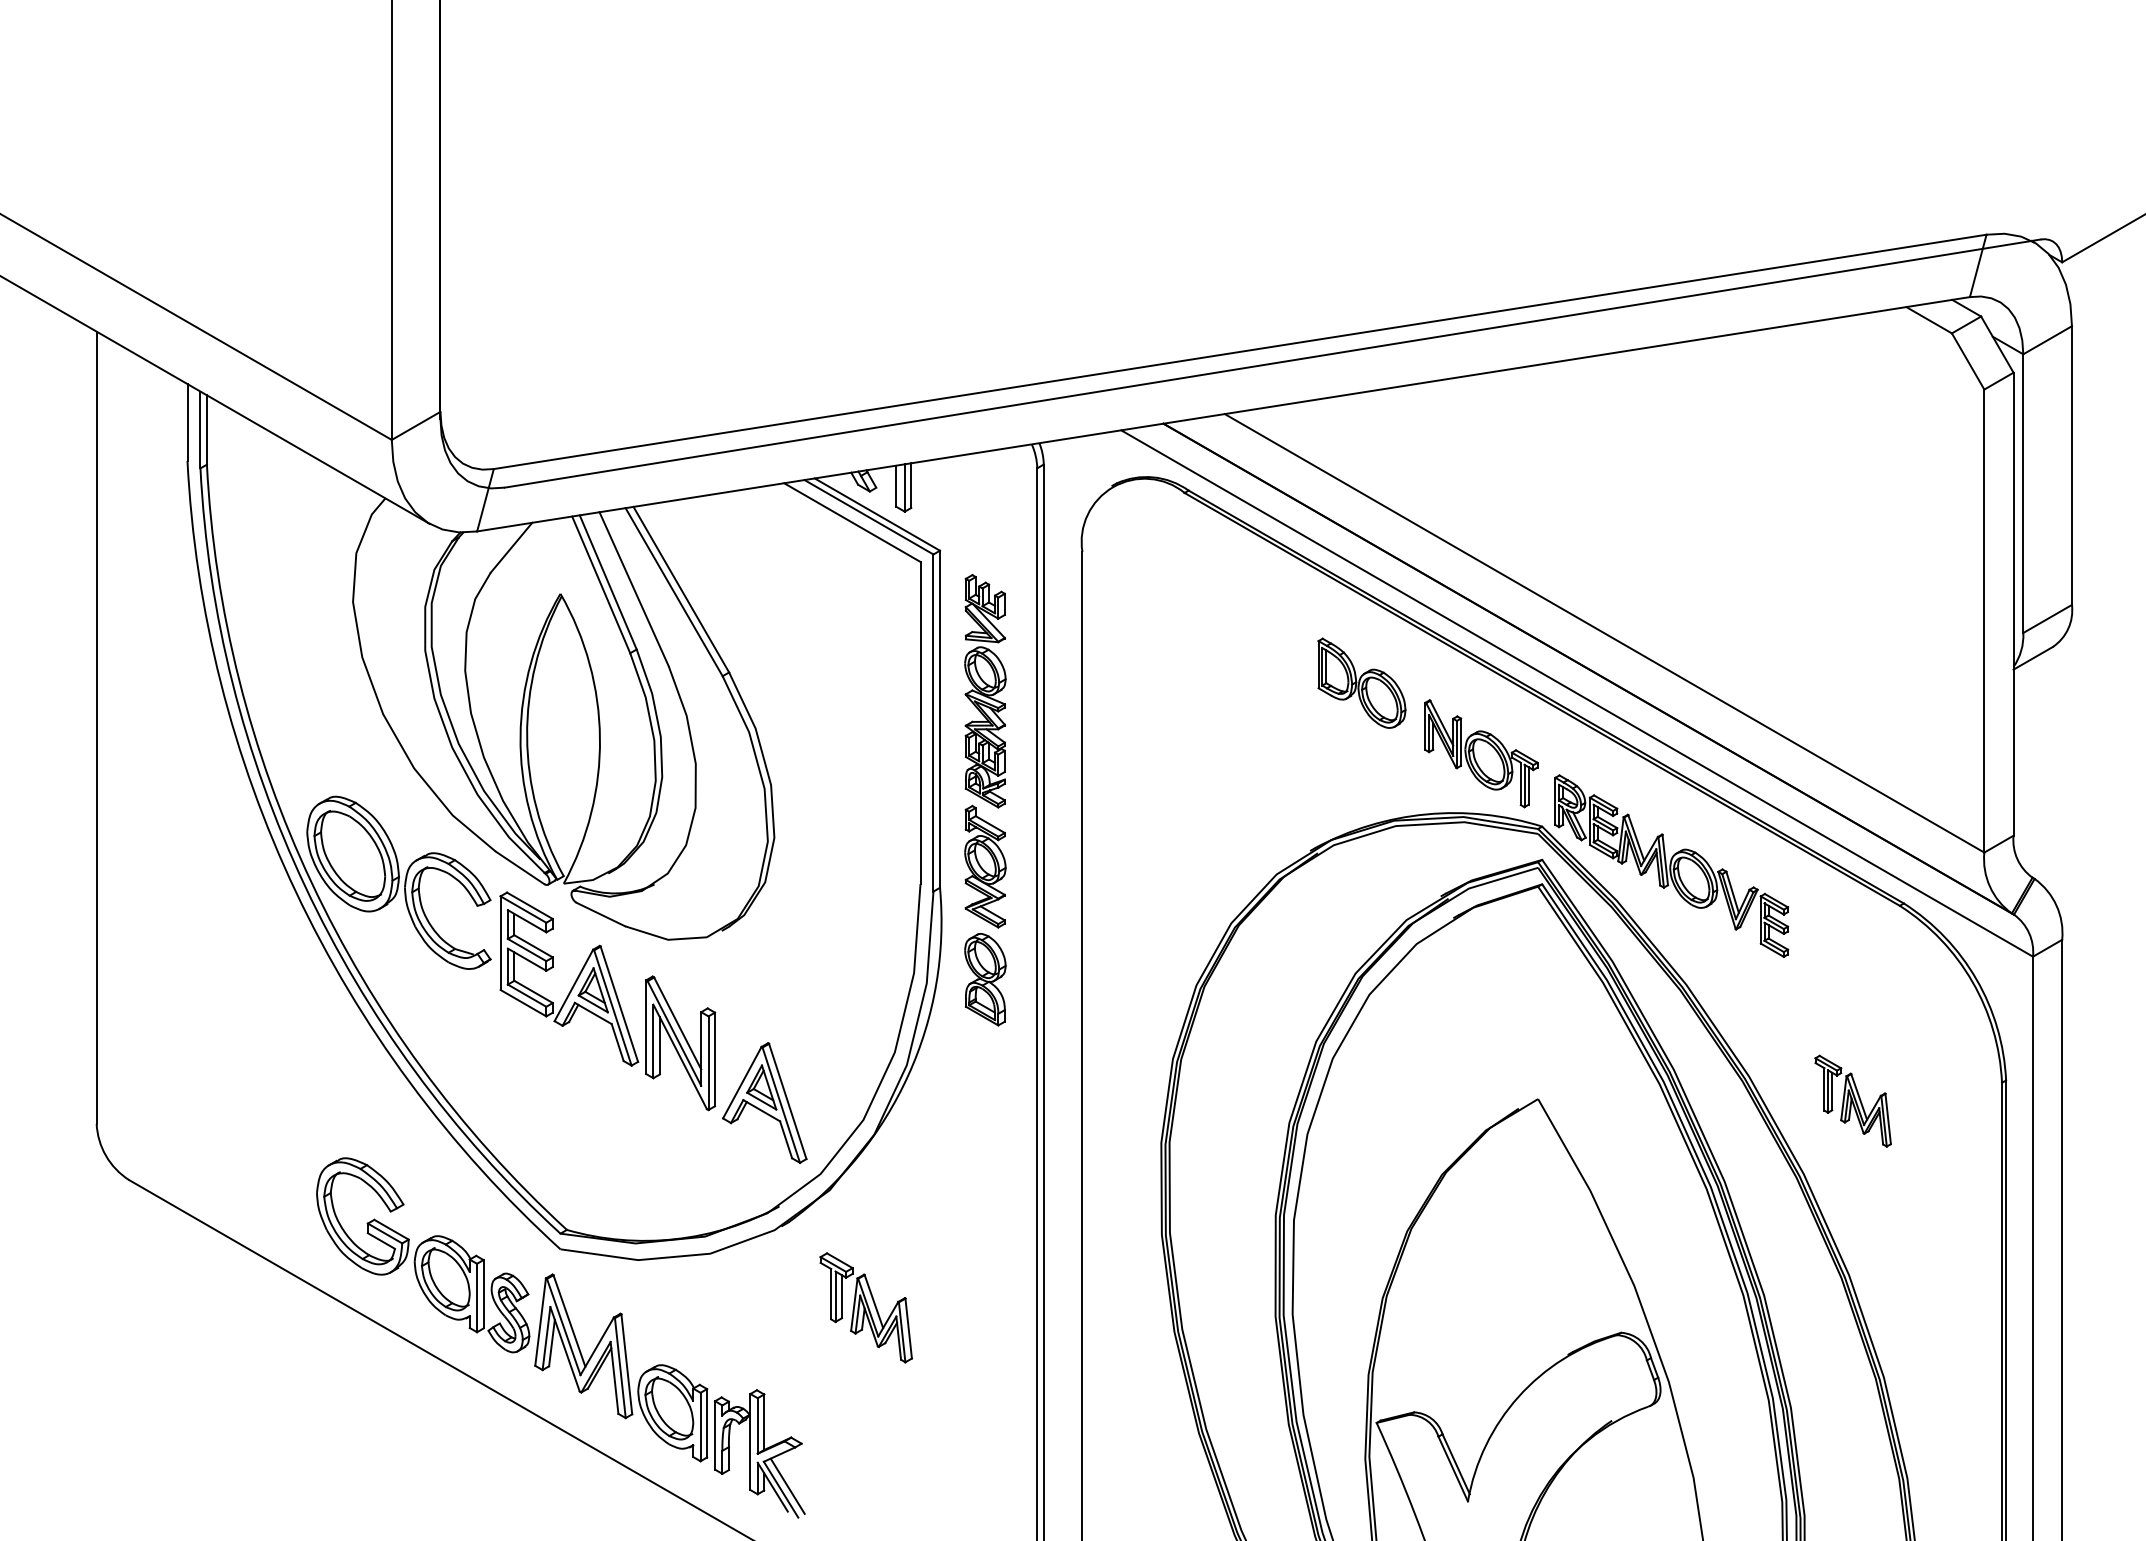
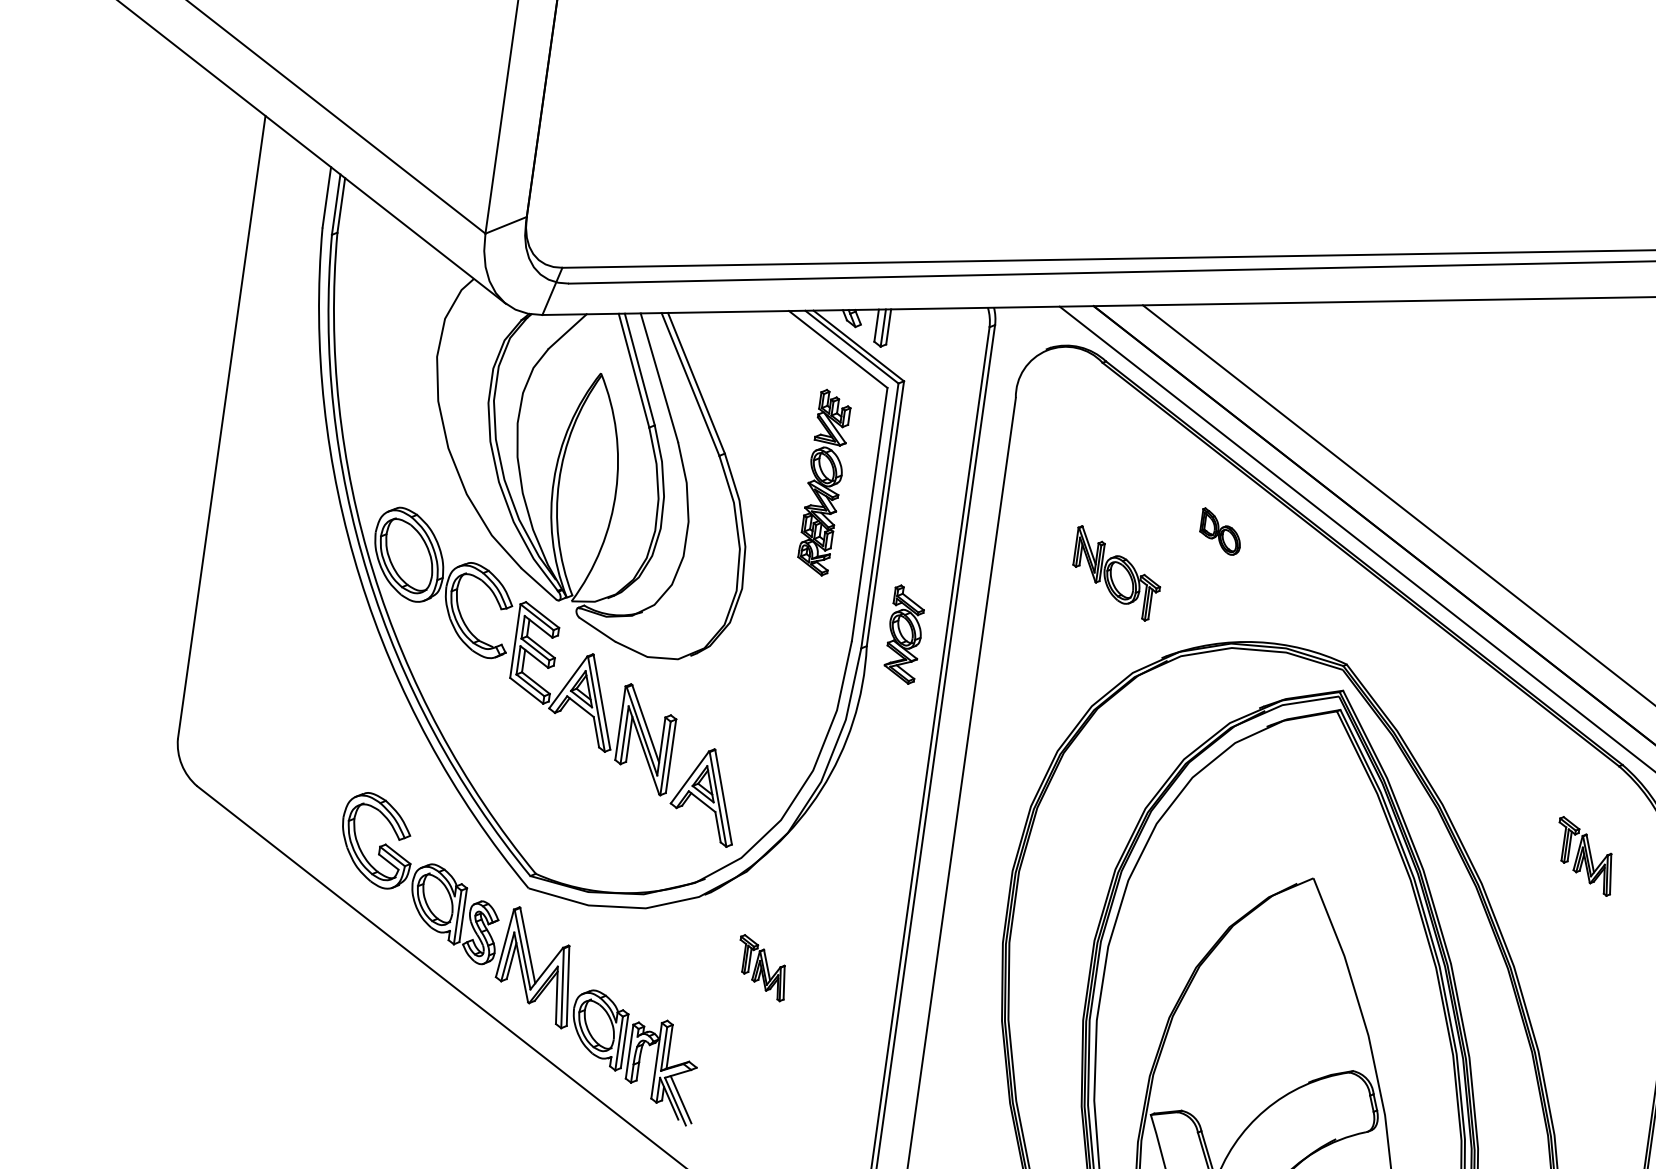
part: (1361, 682) -> (1220, 531), size x0.6
part: (985, 691) -> (824, 482), moved
part: (1481, 753) -> (1117, 573), moved
part: (1671, 865) -> (1444, 709), removed
part: (985, 979) -> (892, 723), removed
part: (1852, 1100) -> (1584, 855), moved
part: (865, 1307) -> (761, 967), size x0.7

